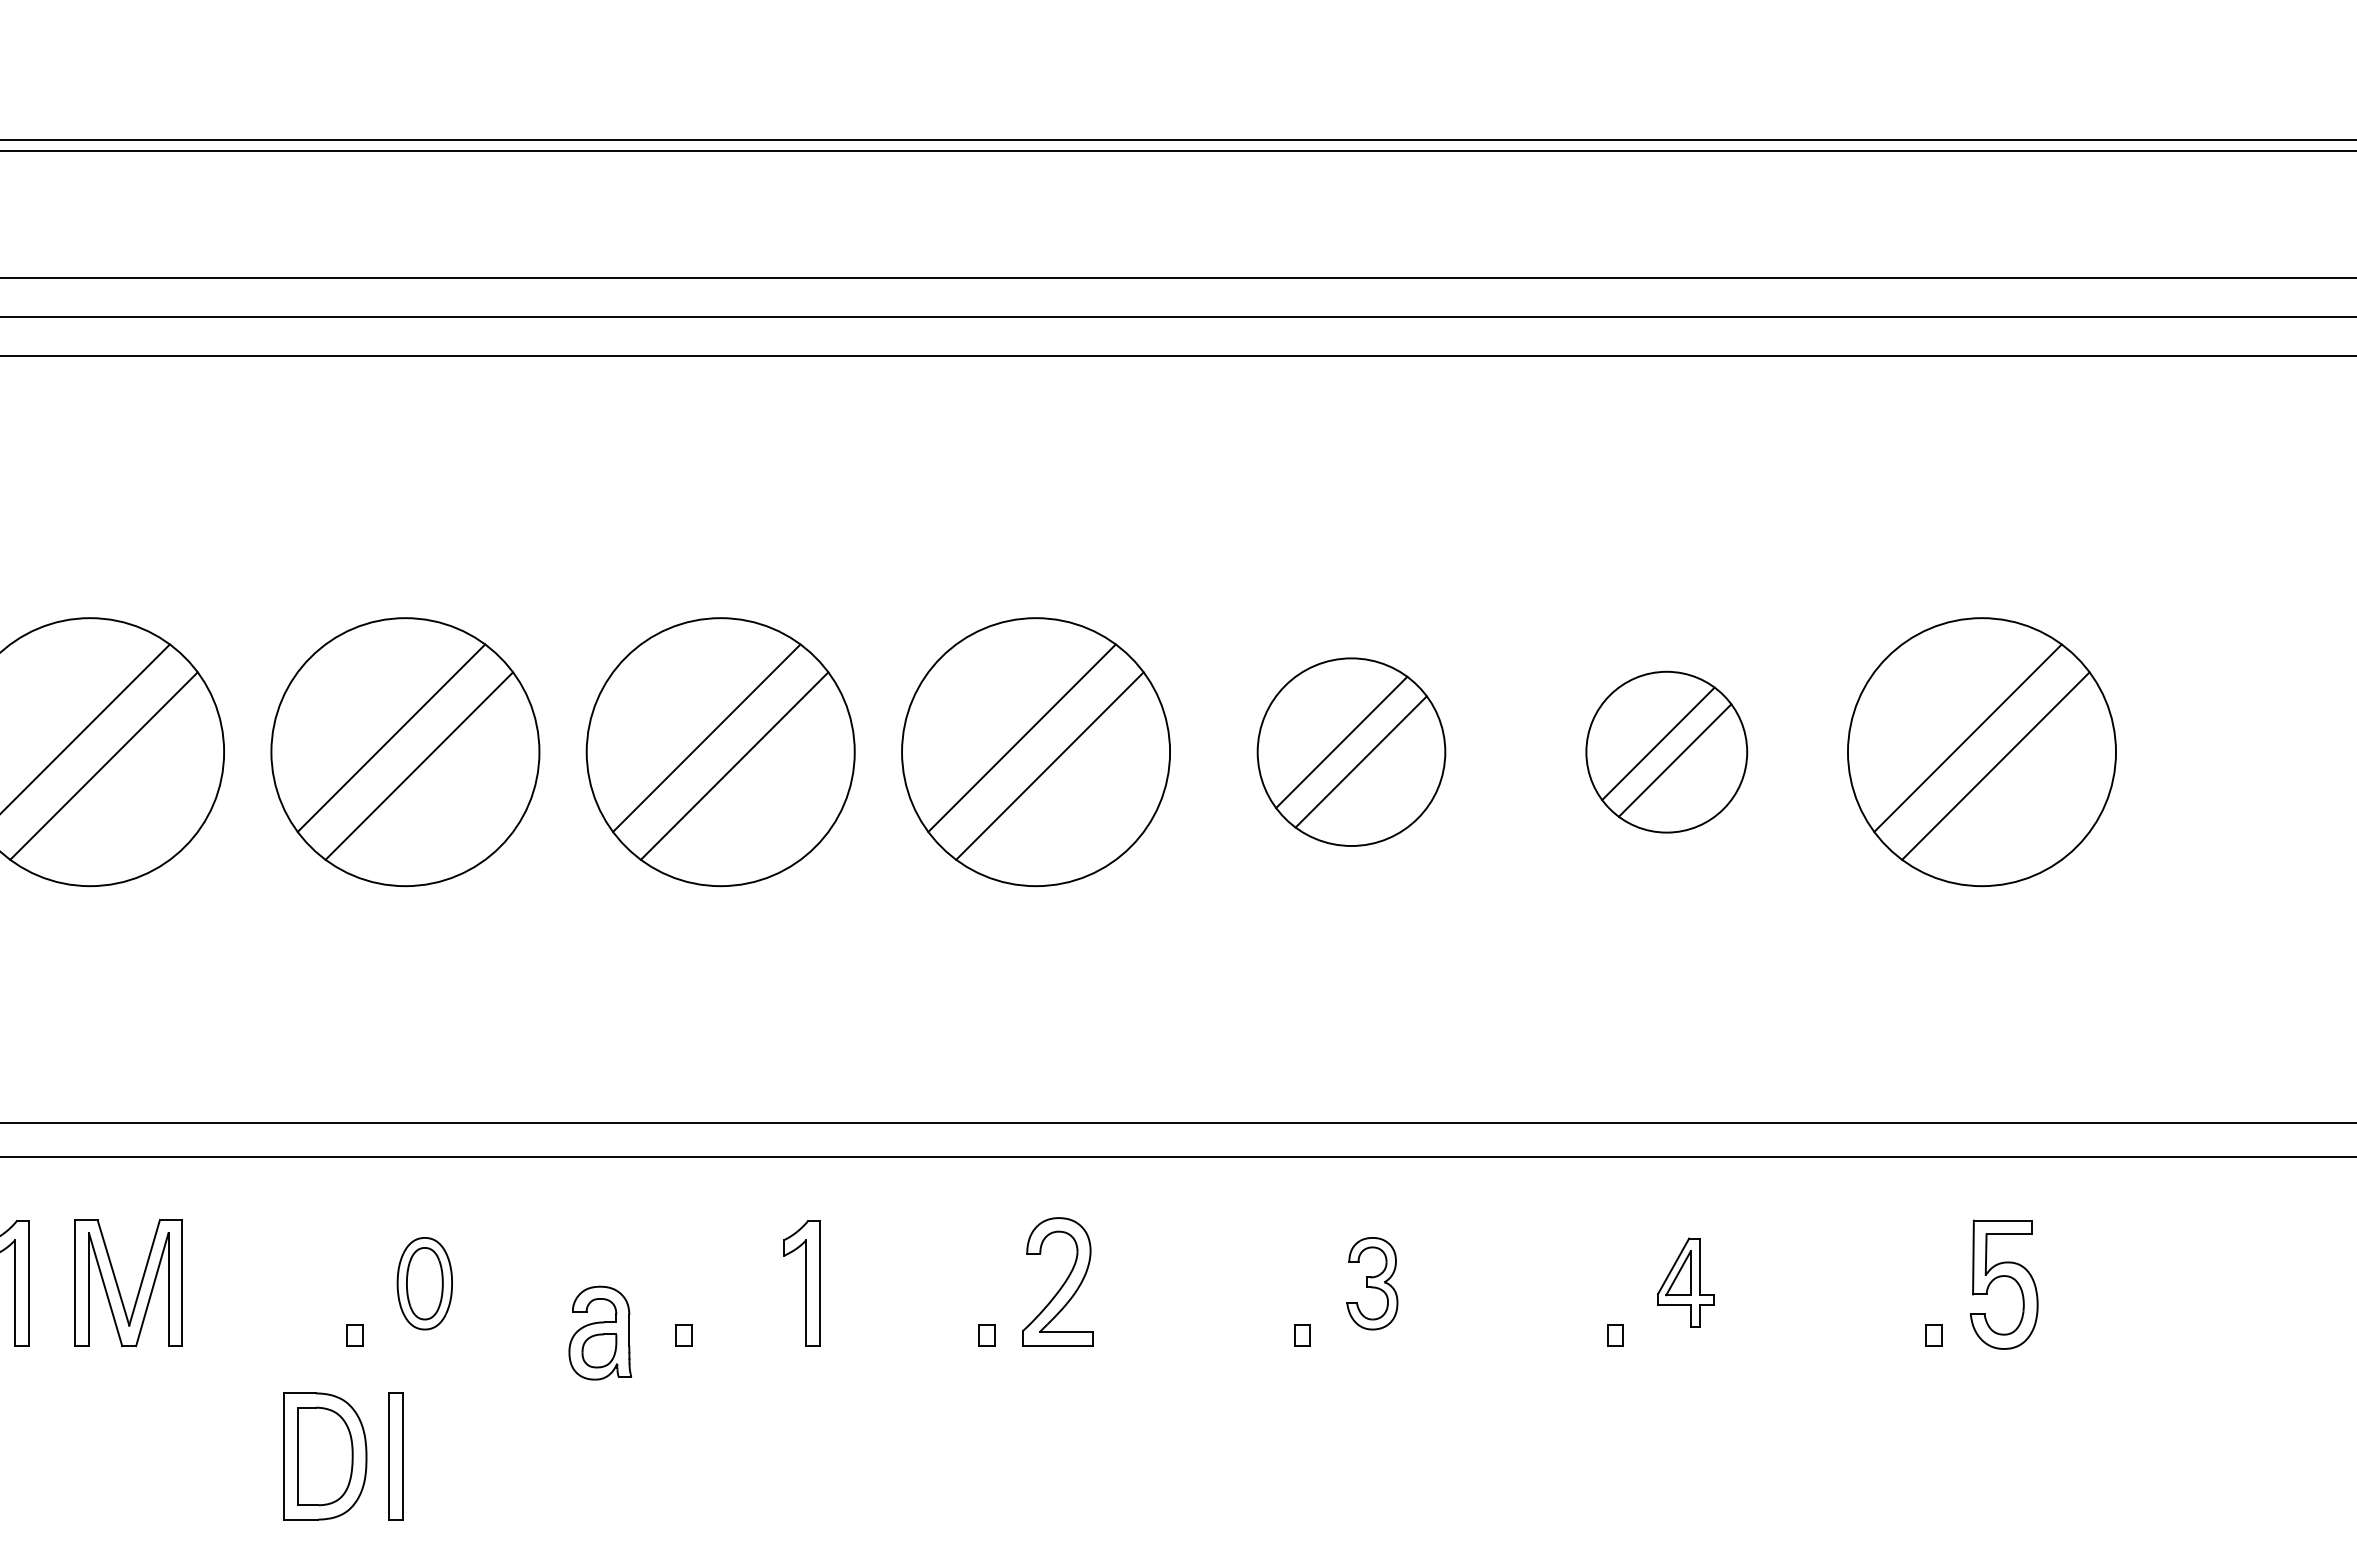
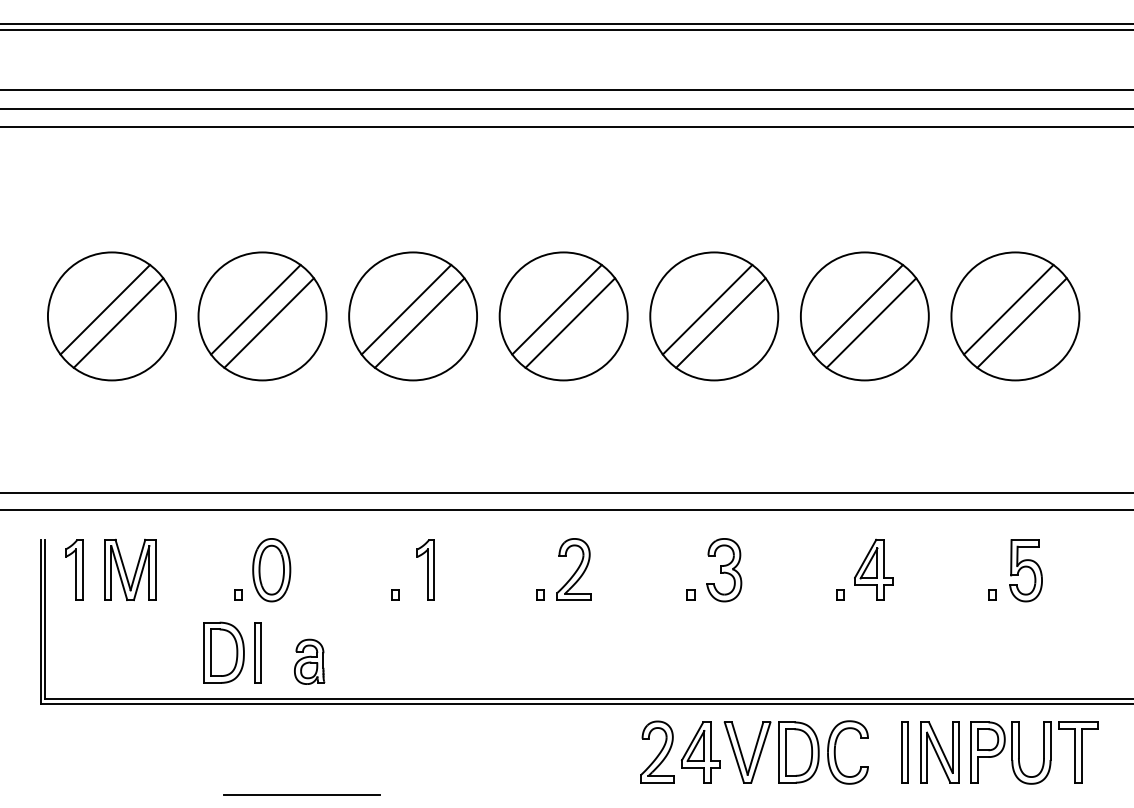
part: (1351, 752) -> (714, 316), size x1.43
part: (1665, 752) -> (864, 316), size x1.67
part: (801, 1282) -> (425, 569), moved
part: (1684, 1282) -> (873, 569), size x1.43
part: (424, 1284) -> (271, 570), size x1.43
part: (1372, 1284) -> (724, 570), size x1.43
part: (600, 1332) -> (309, 661), moved

